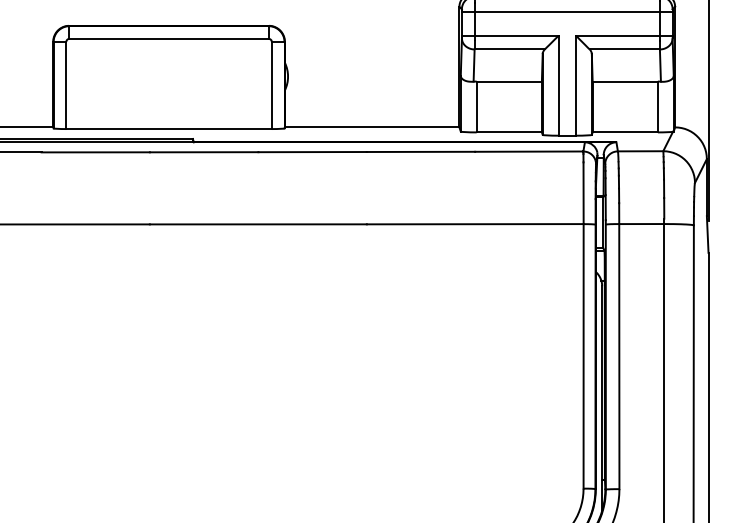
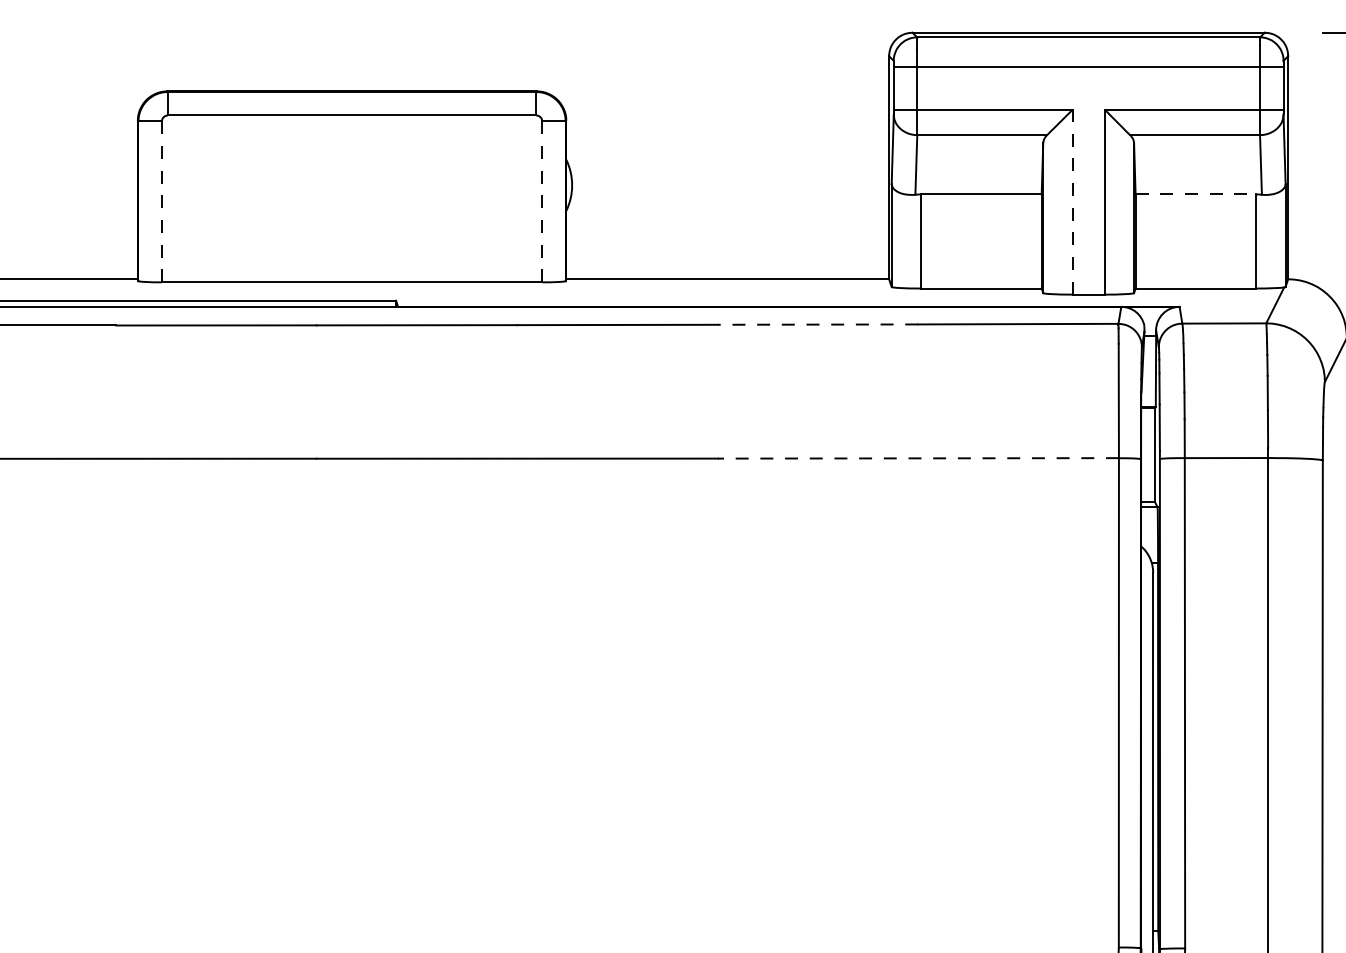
line: (625, 81) -> (1196, 194), solid -> dashed
line: (271, 85) -> (541, 201), solid -> dashed
line: (558, 85) -> (1072, 201), solid -> dashed
line: (66, 86) -> (162, 203), solid -> dashed
line: (420, 151) -> (817, 323), solid -> dashed
line: (474, 224) -> (917, 458), solid -> dashed

